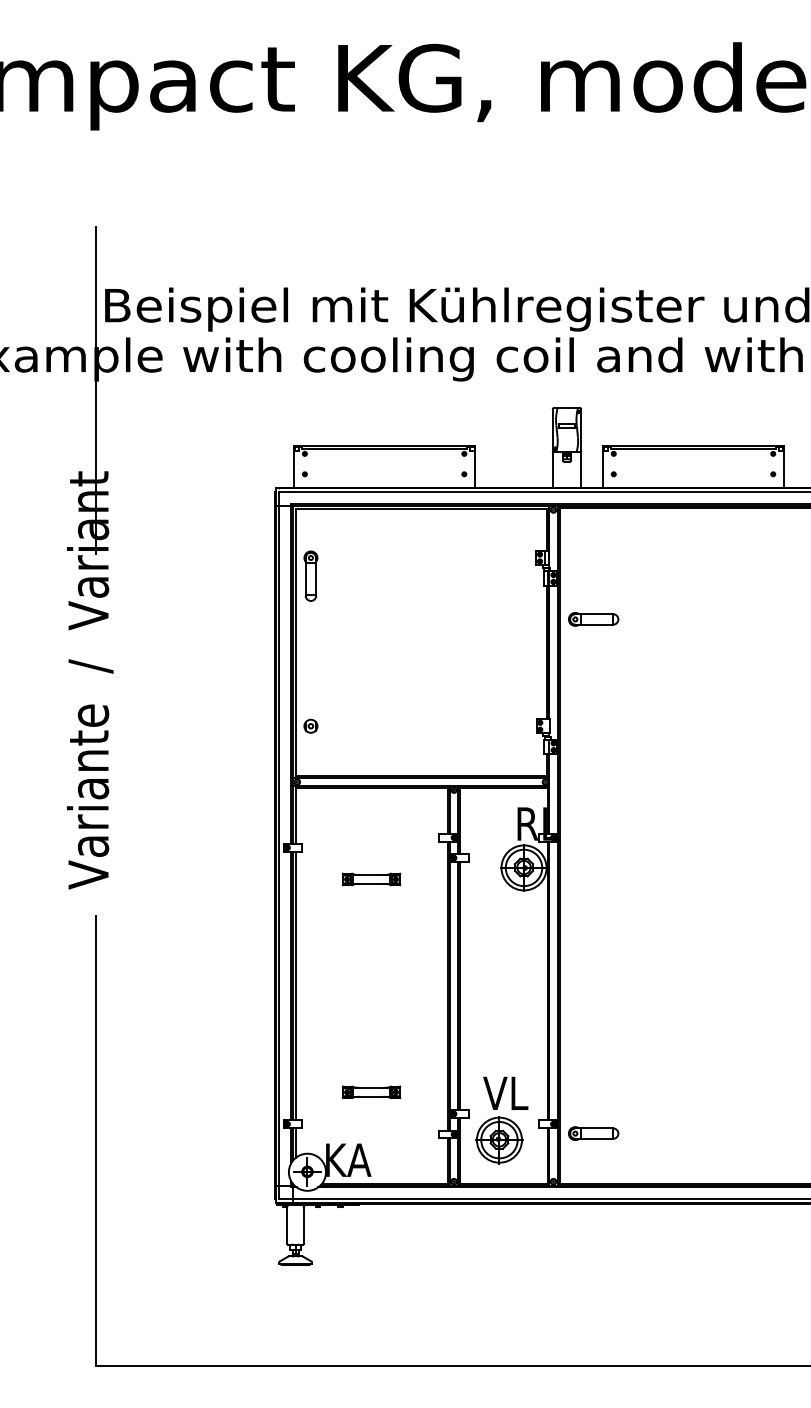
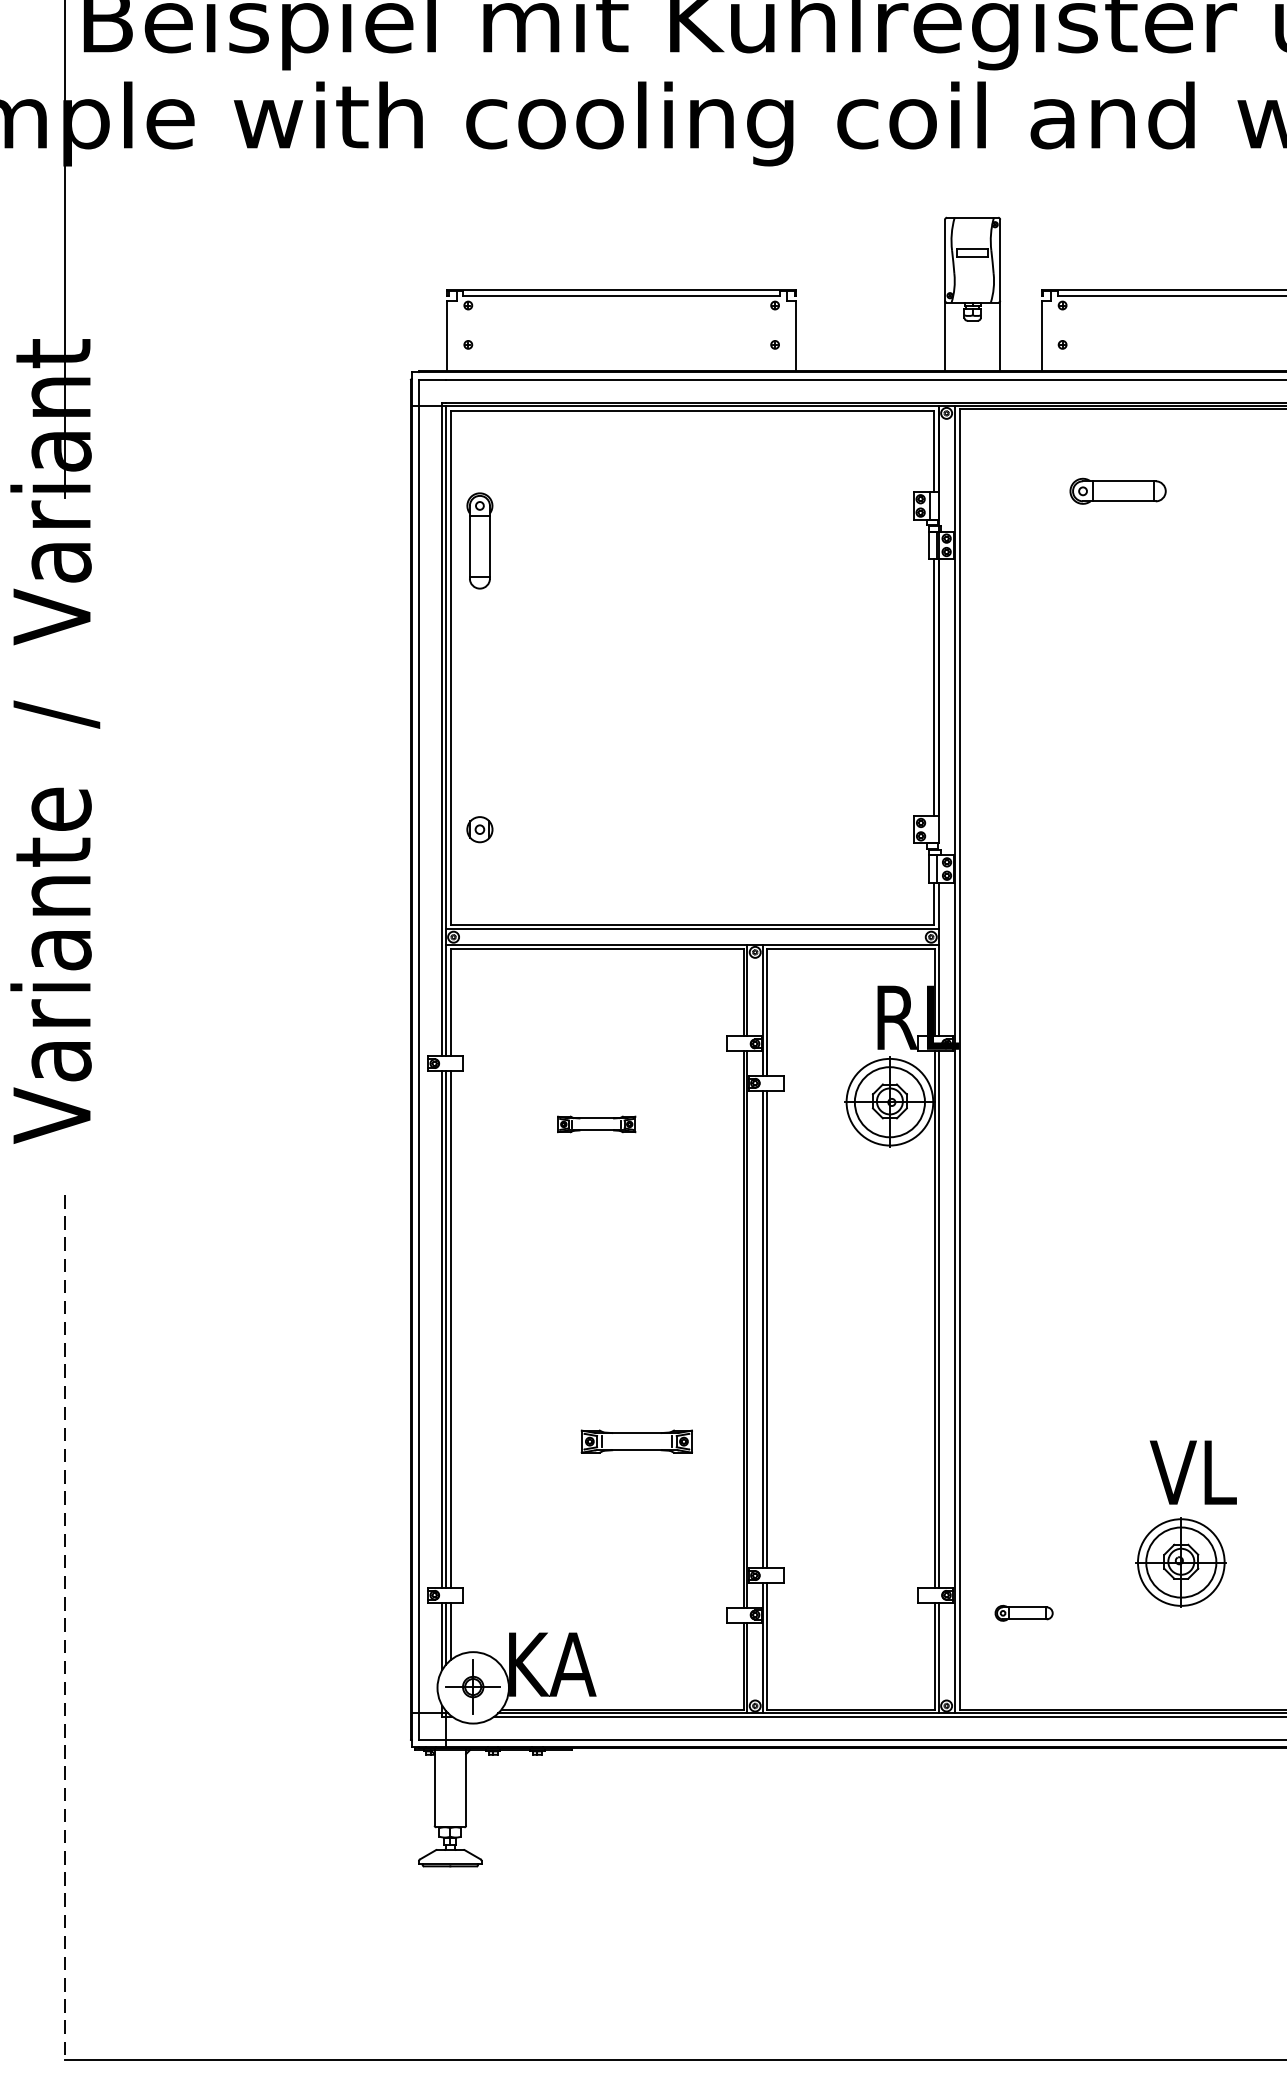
part: (593, 619) -> (1117, 491), moved
part: (371, 879) -> (596, 1124), size x0.7
part: (371, 1091) -> (636, 1440), moved
part: (501, 1120) -> (1185, 1524), moved
part: (593, 1133) -> (1023, 1613), size x0.6
line: (95, 1140) -> (65, 1626), solid -> dashed

